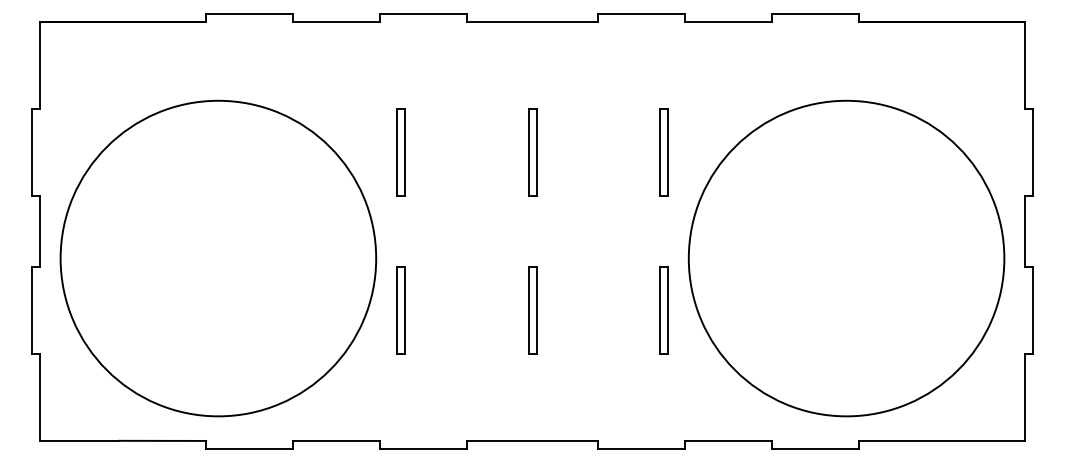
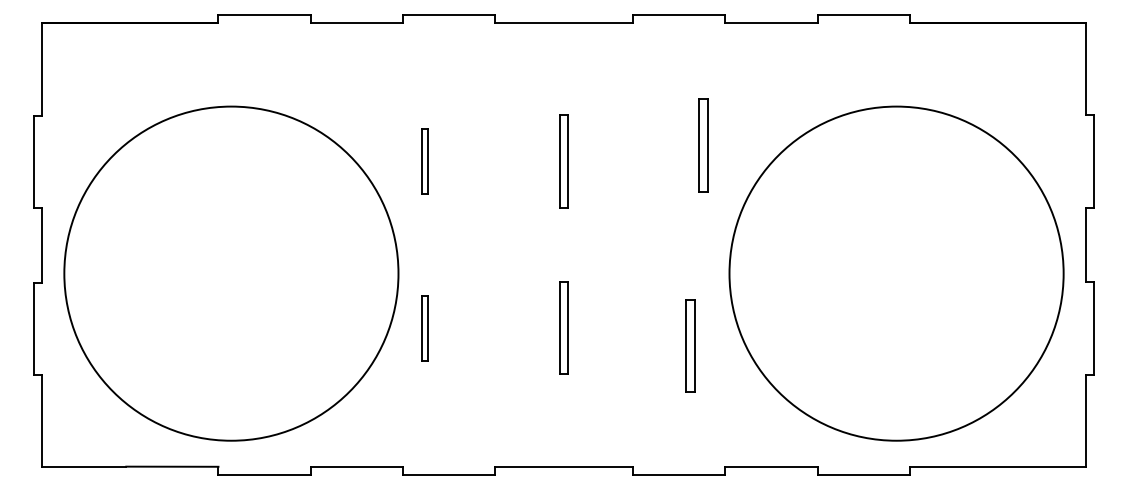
part: (400, 152) -> (424, 161), size x0.7
part: (664, 152) -> (703, 145), moved
part: (400, 309) -> (424, 327), size x0.7
part: (664, 309) -> (690, 345), moved

